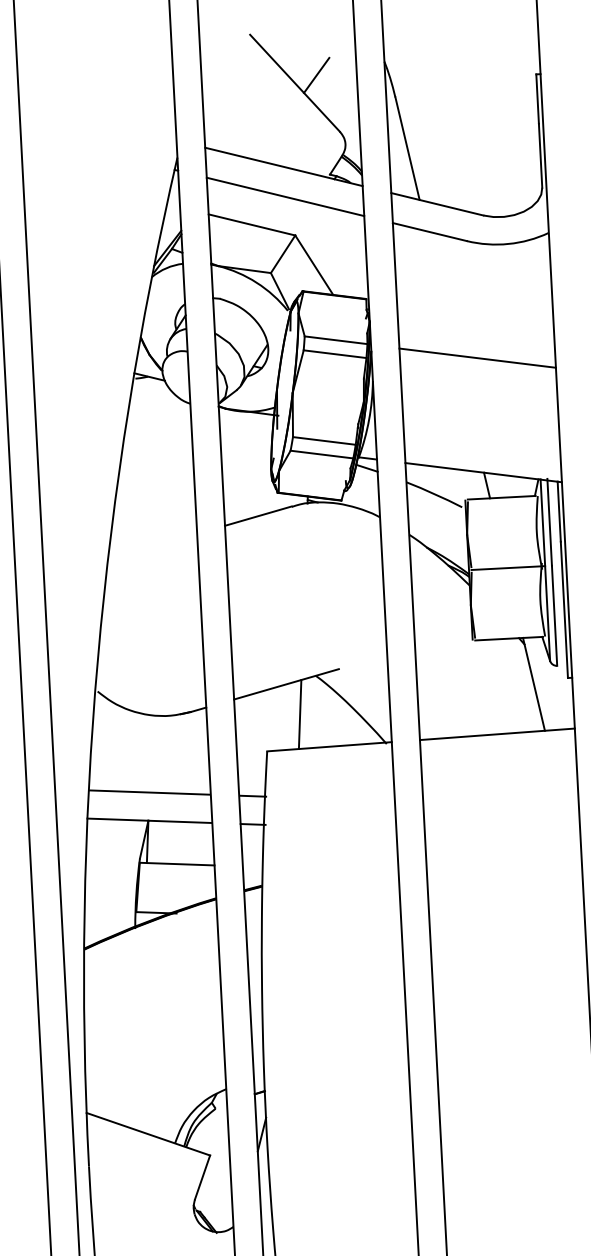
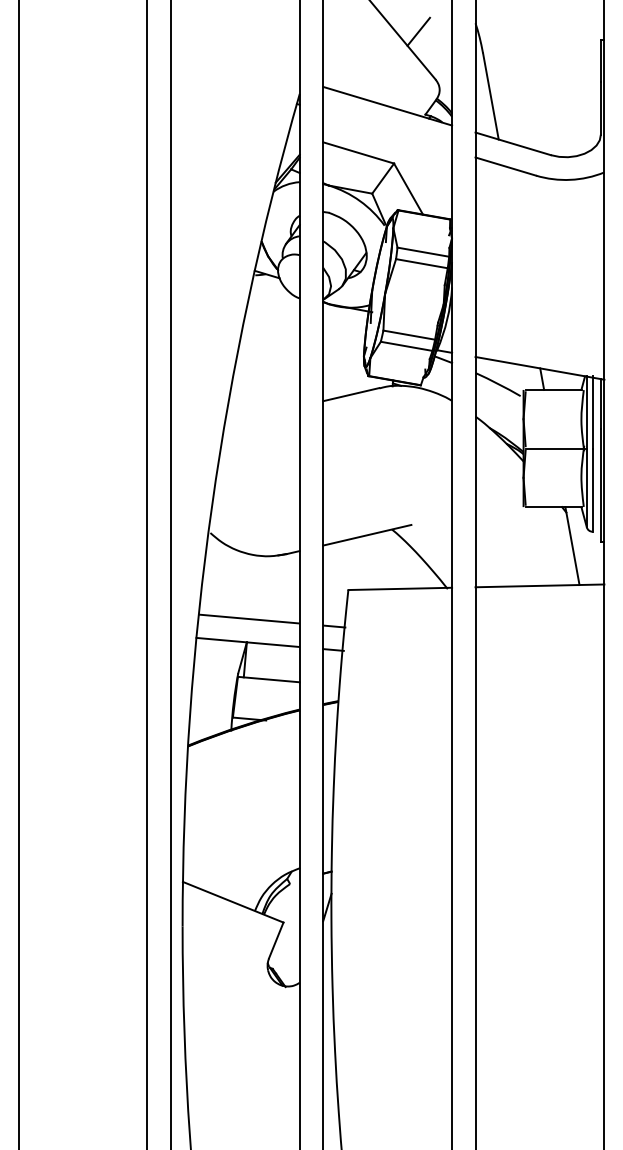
line: (285, 196) -> (387, 130), removed
line: (477, 357) -> (539, 272), removed
line: (299, 714) -> (376, 560), removed

